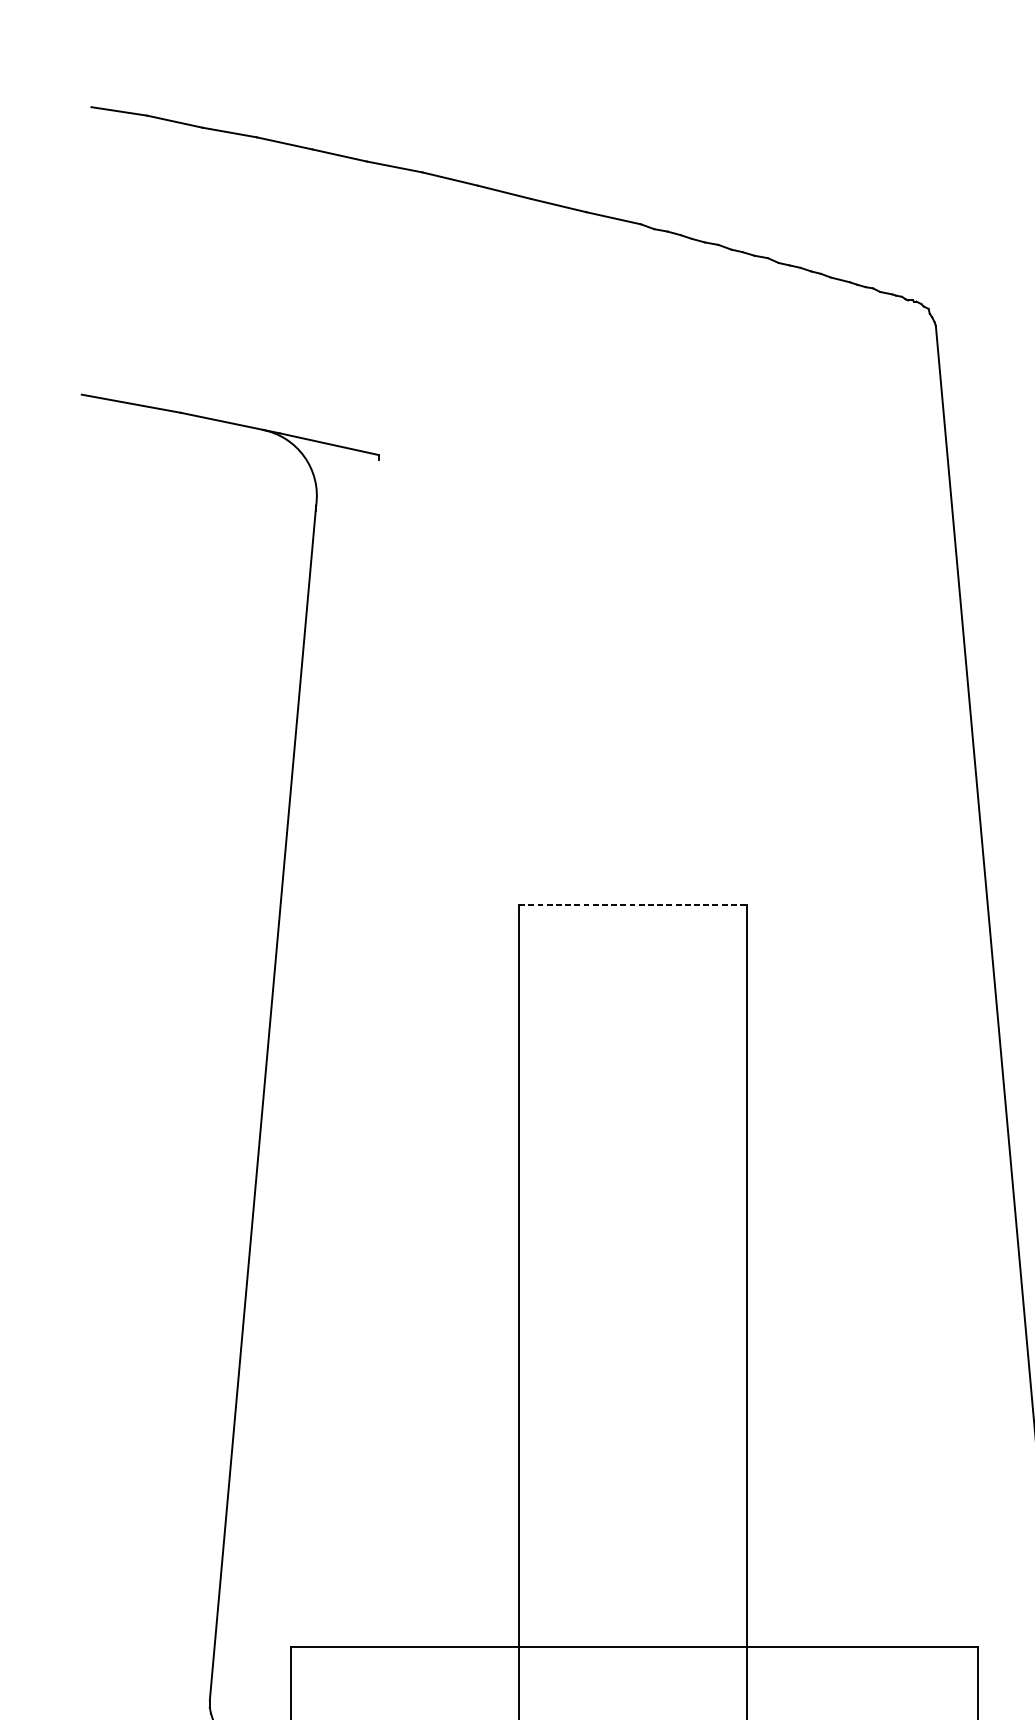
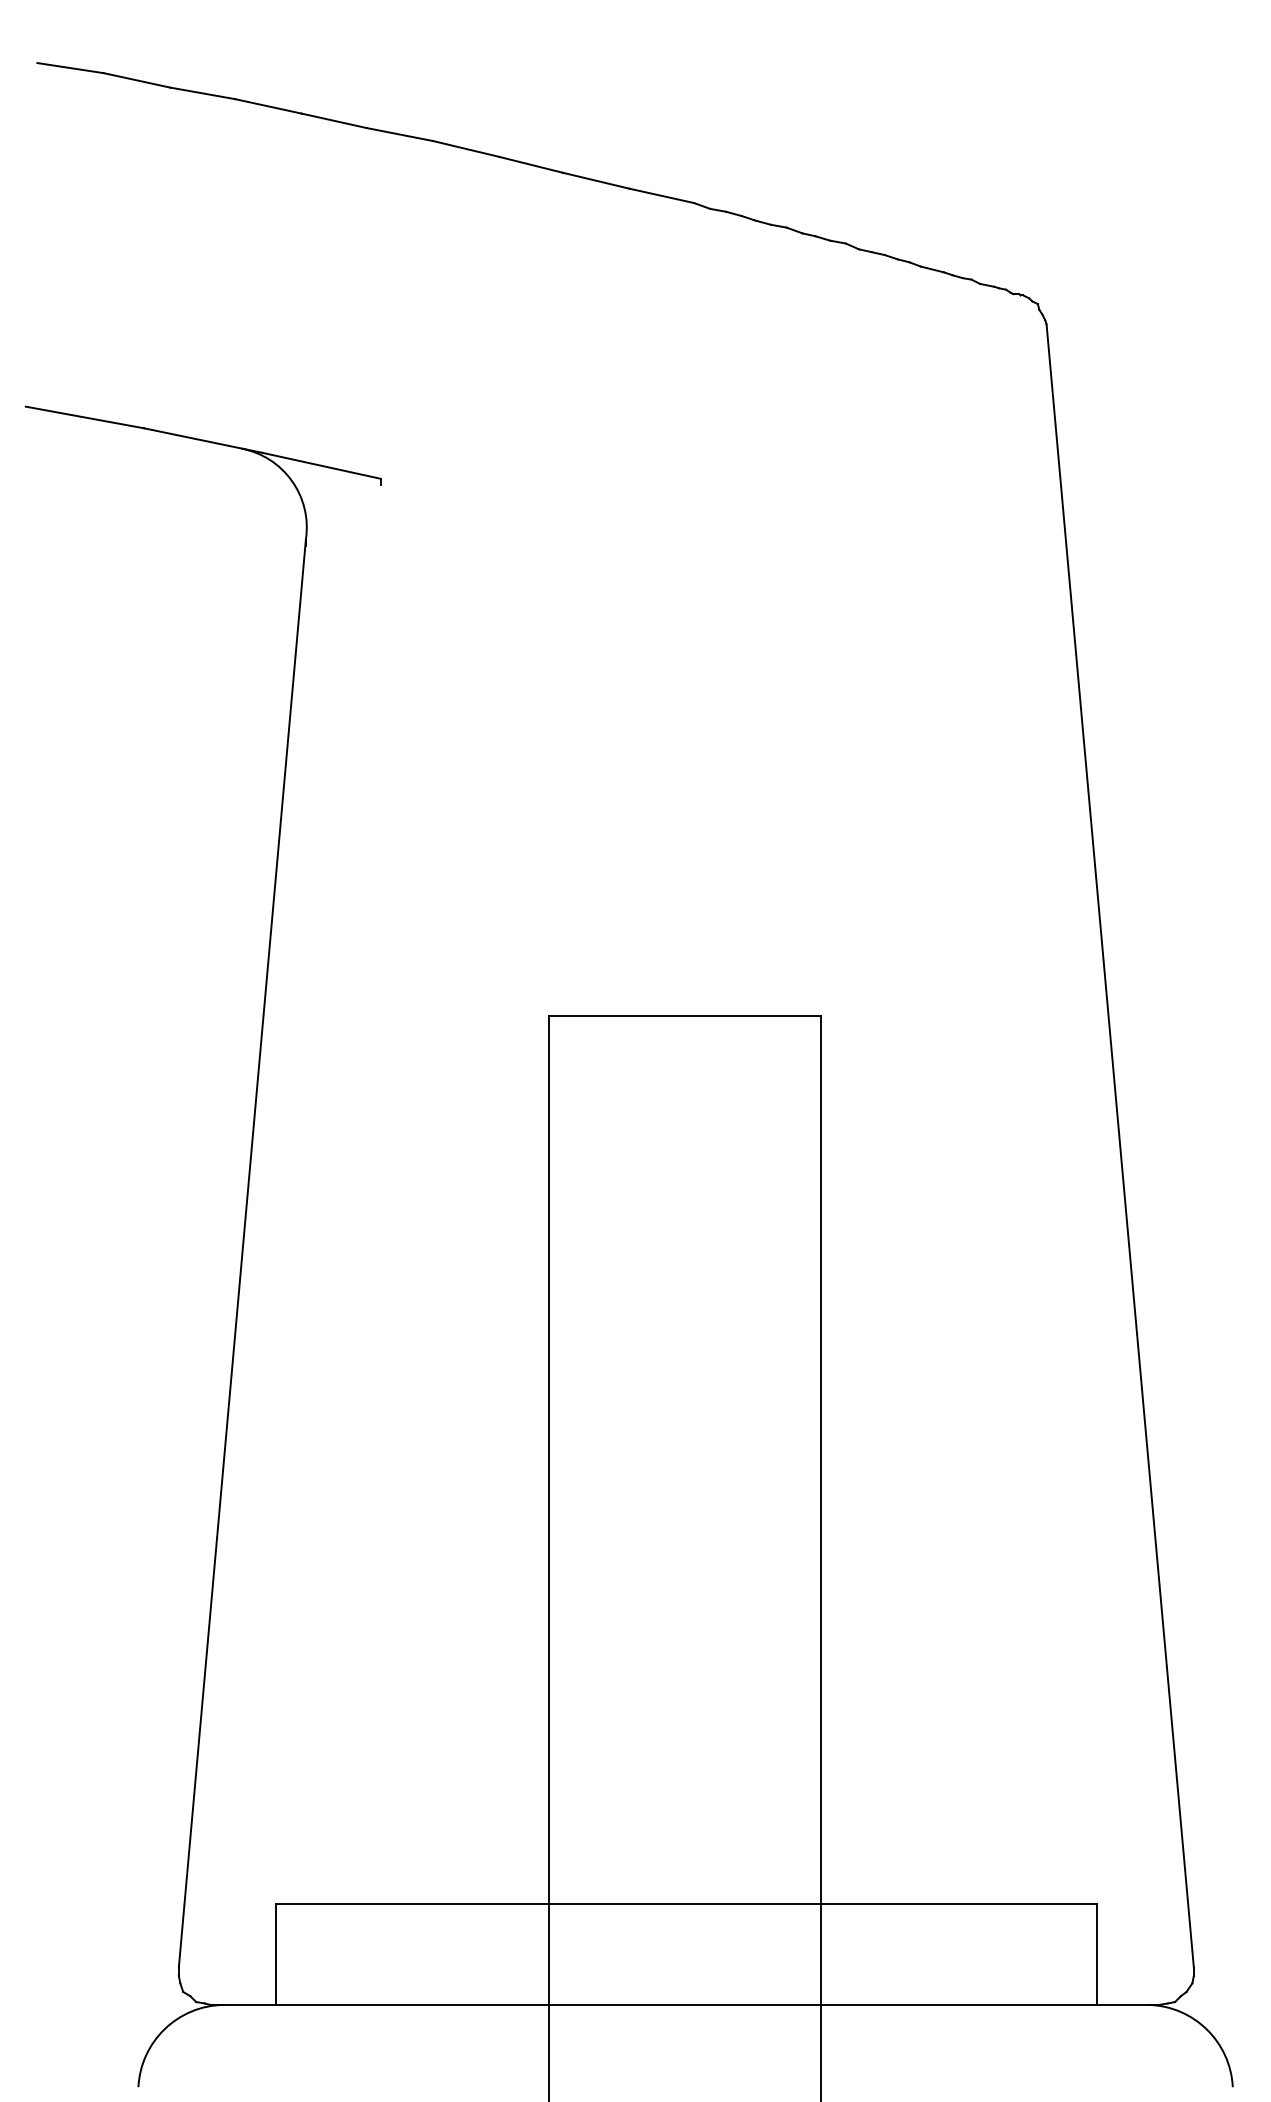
line: (633, 904) -> (685, 1016), dashed -> solid

